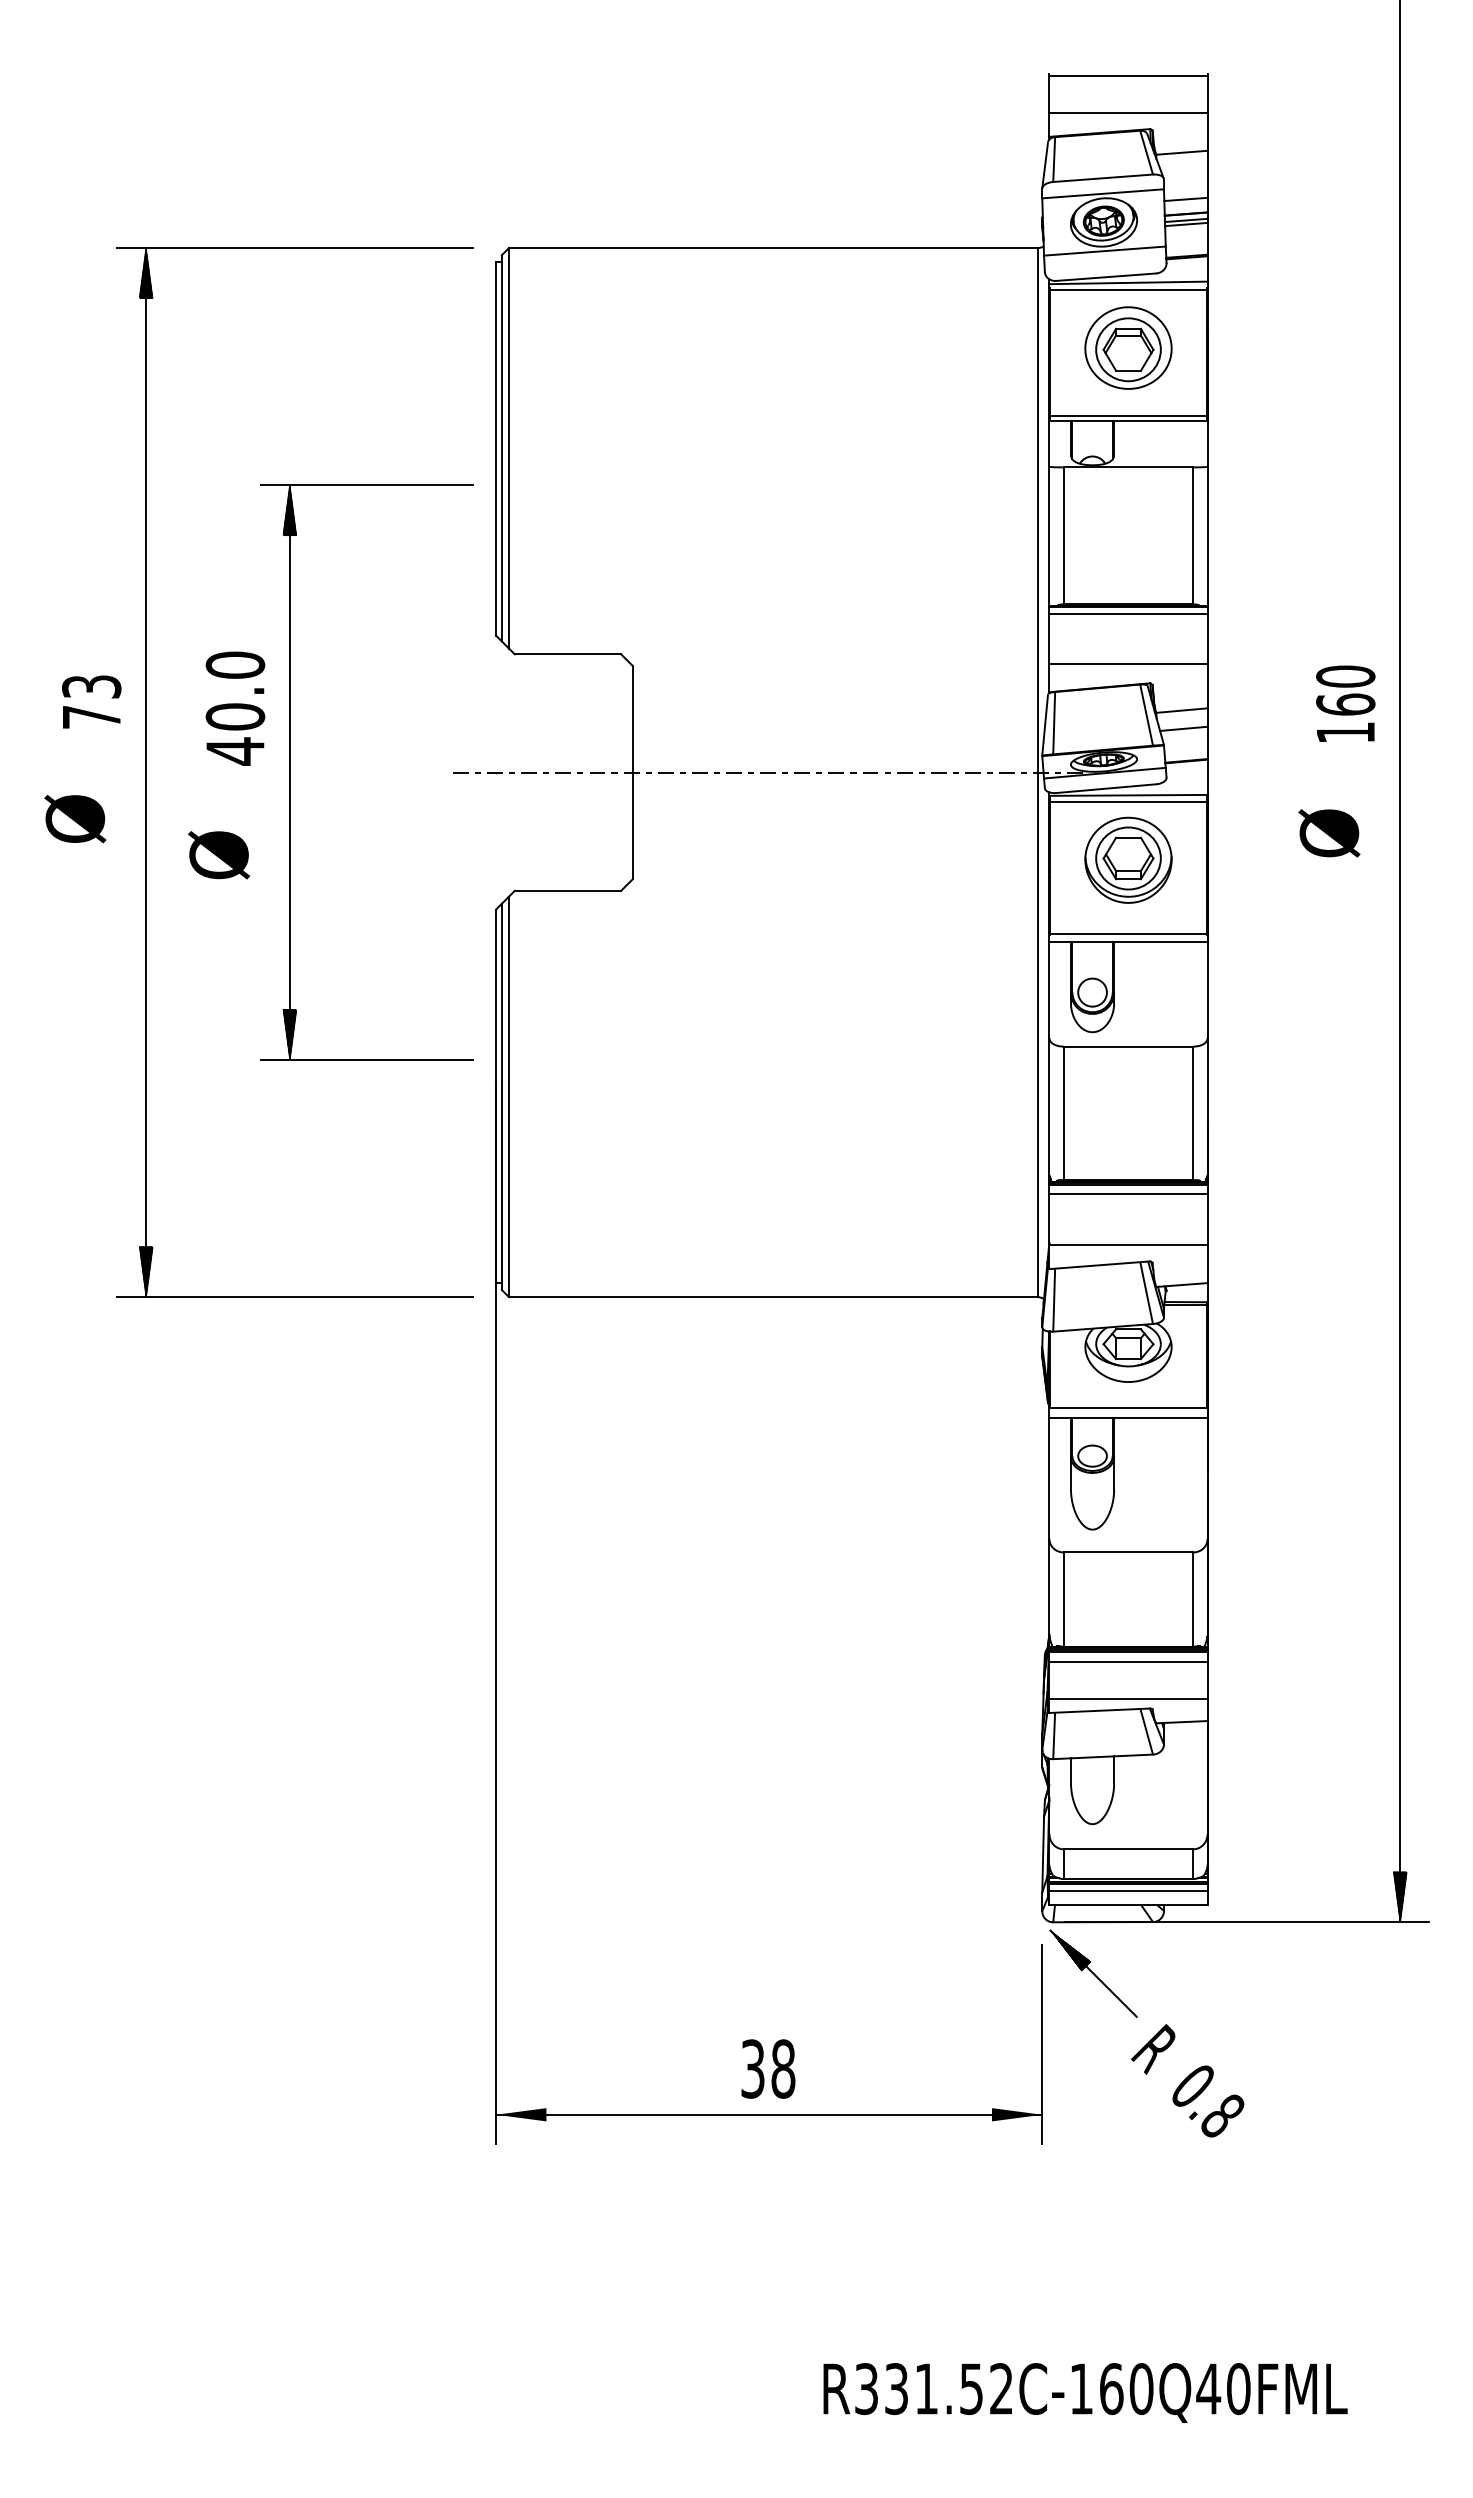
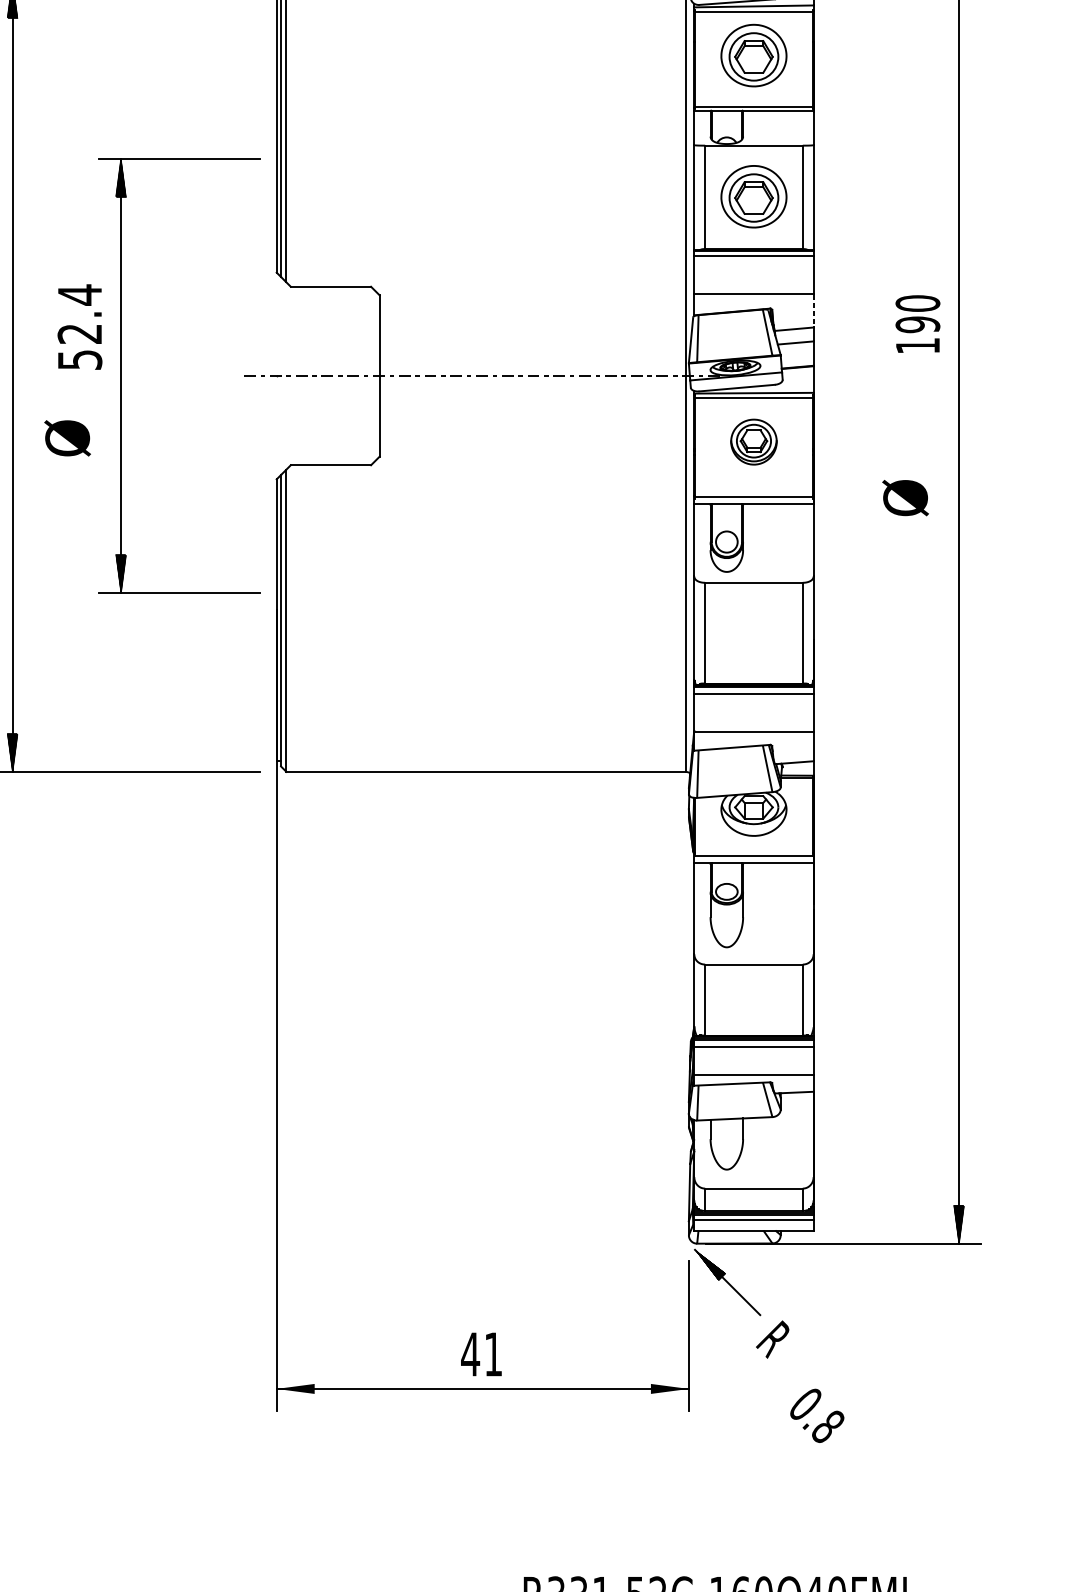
part: (1128, 534) -> (753, 196), added
line: (1207, 686) -> (813, 311), solid -> dashed
text: (1345, 704) -> (917, 324), 160 -> 190
text: (235, 708) -> (80, 327), 40.0 -> 52.4
text: (1329, 833) -> (905, 498), moved
part: (1128, 859) -> (753, 441), size x0.7
text: (767, 2068) -> (481, 1354), 38 -> 41
text: (1208, 2101) -> (817, 1415), moved

